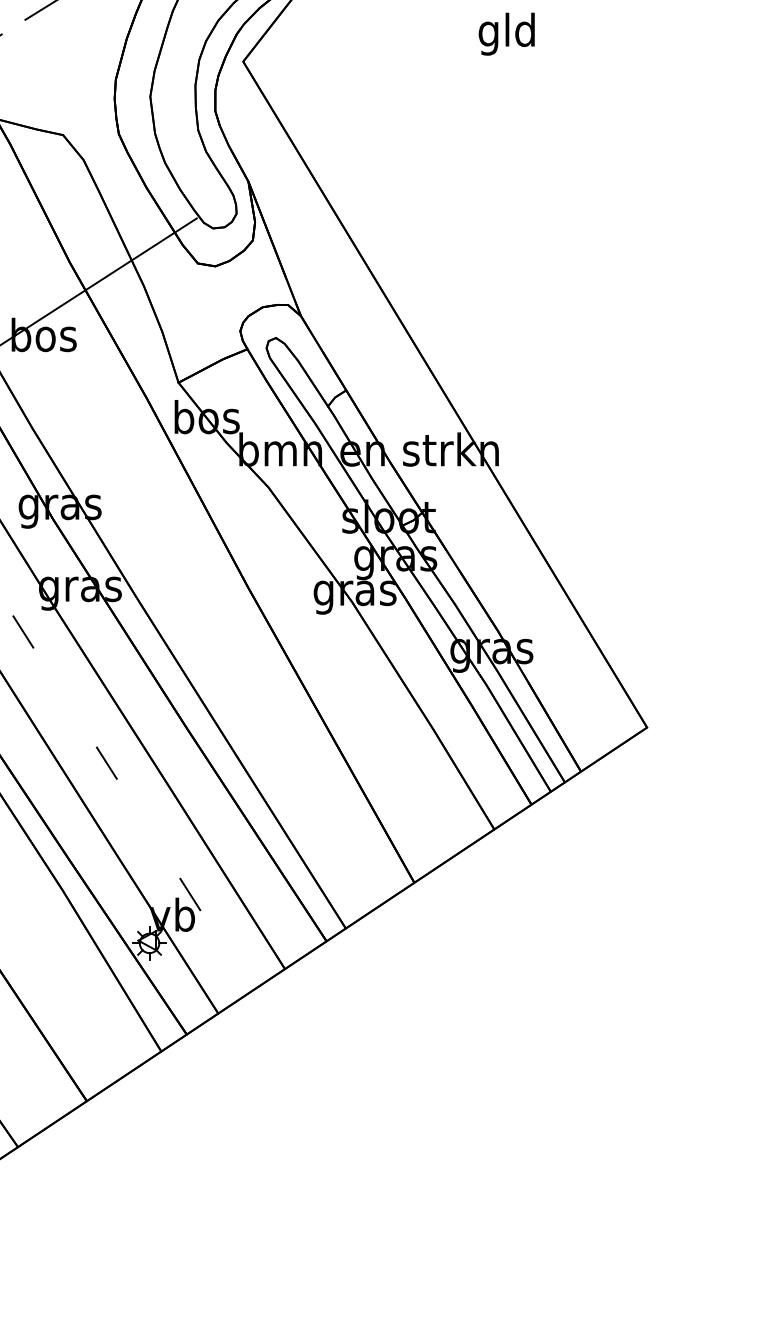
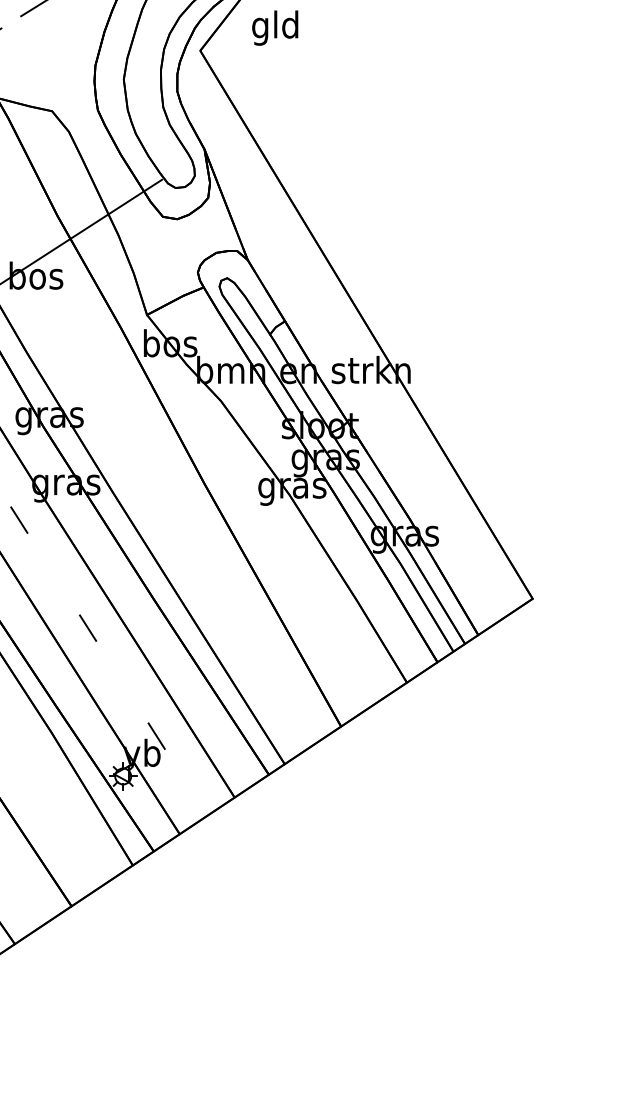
text: (507, 33) -> (275, 27), moved

